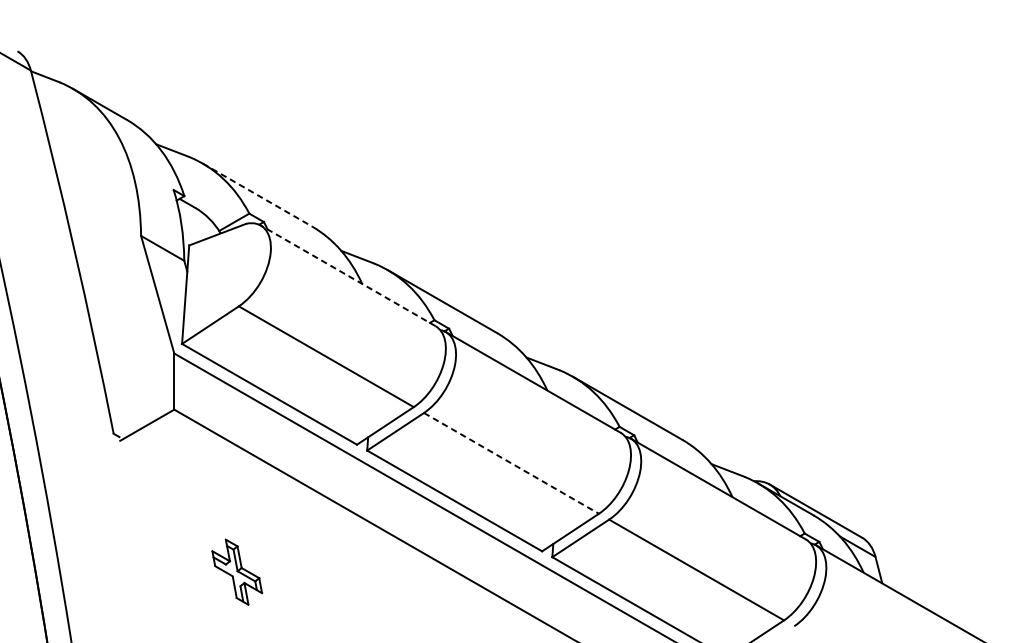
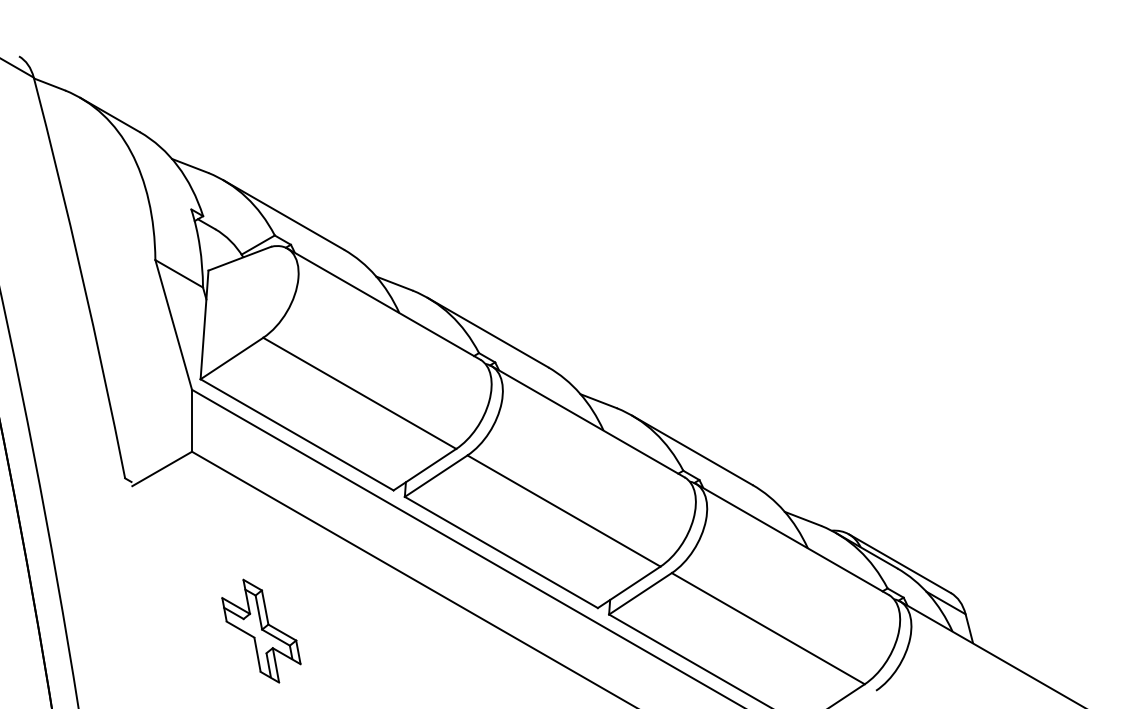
line: (257, 195) -> (283, 215), dashed -> solid
line: (347, 275) -> (383, 303), dashed -> solid
line: (511, 463) -> (564, 511), dashed -> solid
part: (237, 571) -> (261, 630), size x1.43

